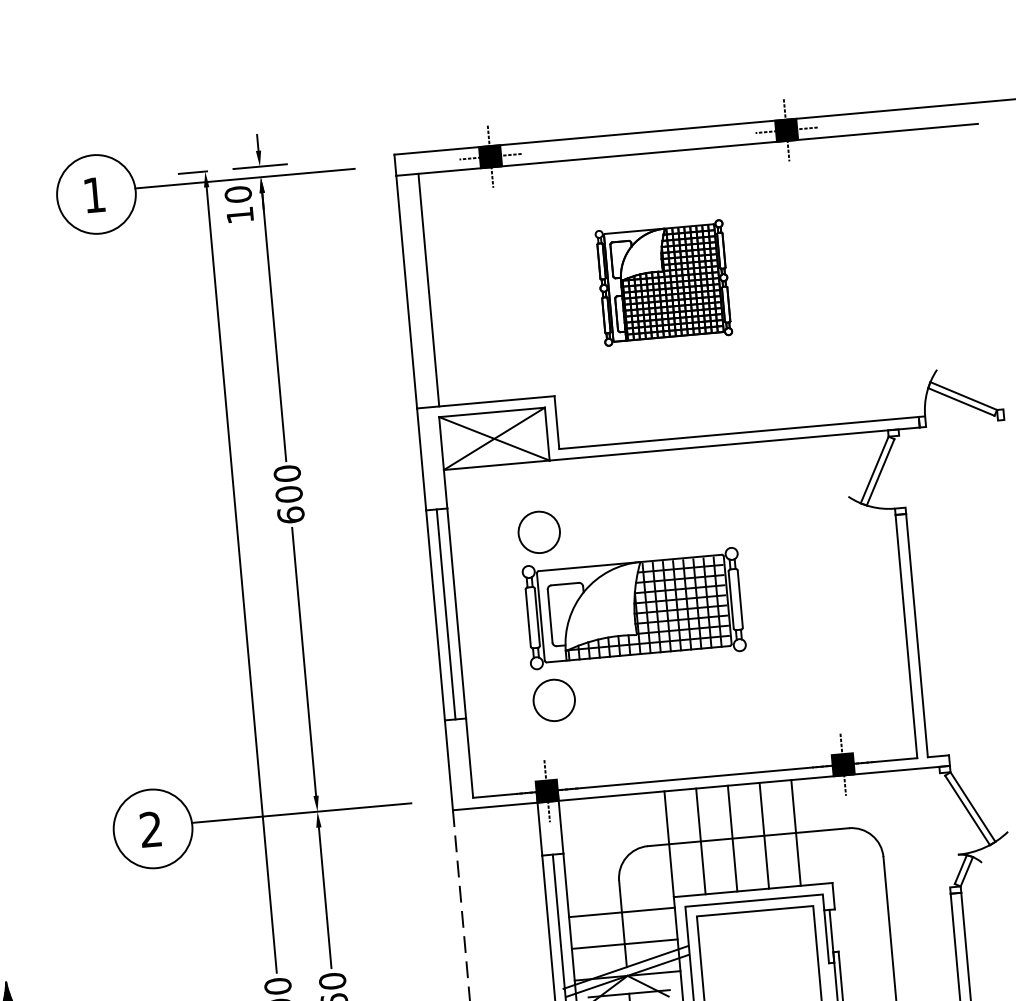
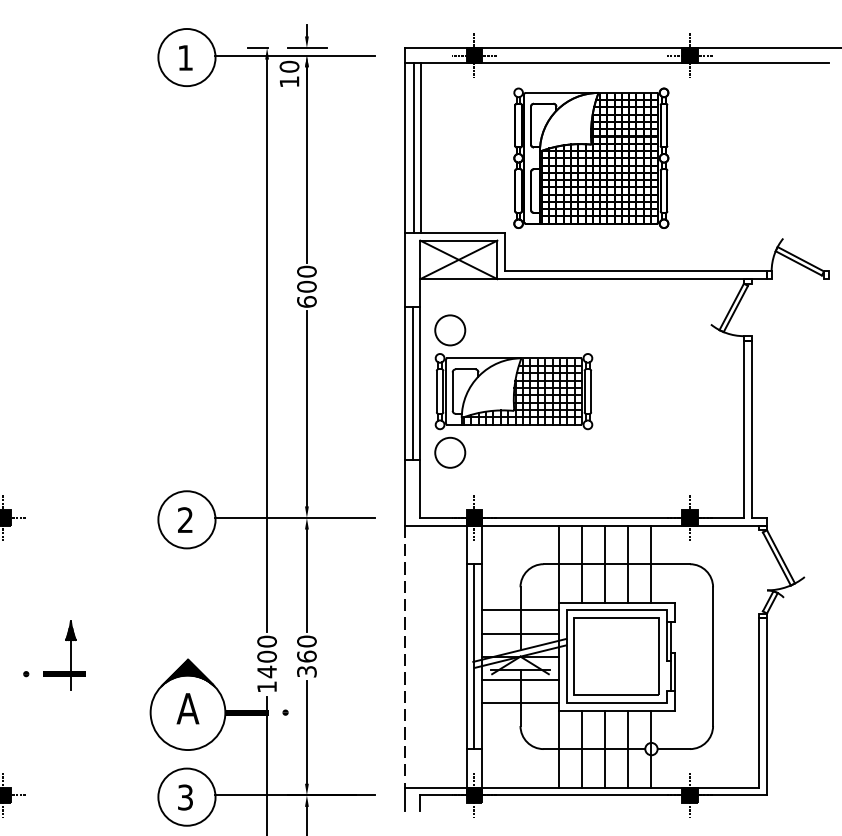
part: (663, 282) -> (591, 157), size x1.67
line: (418, 290) -> (413, 147), added
part: (633, 608) -> (513, 391), moved

